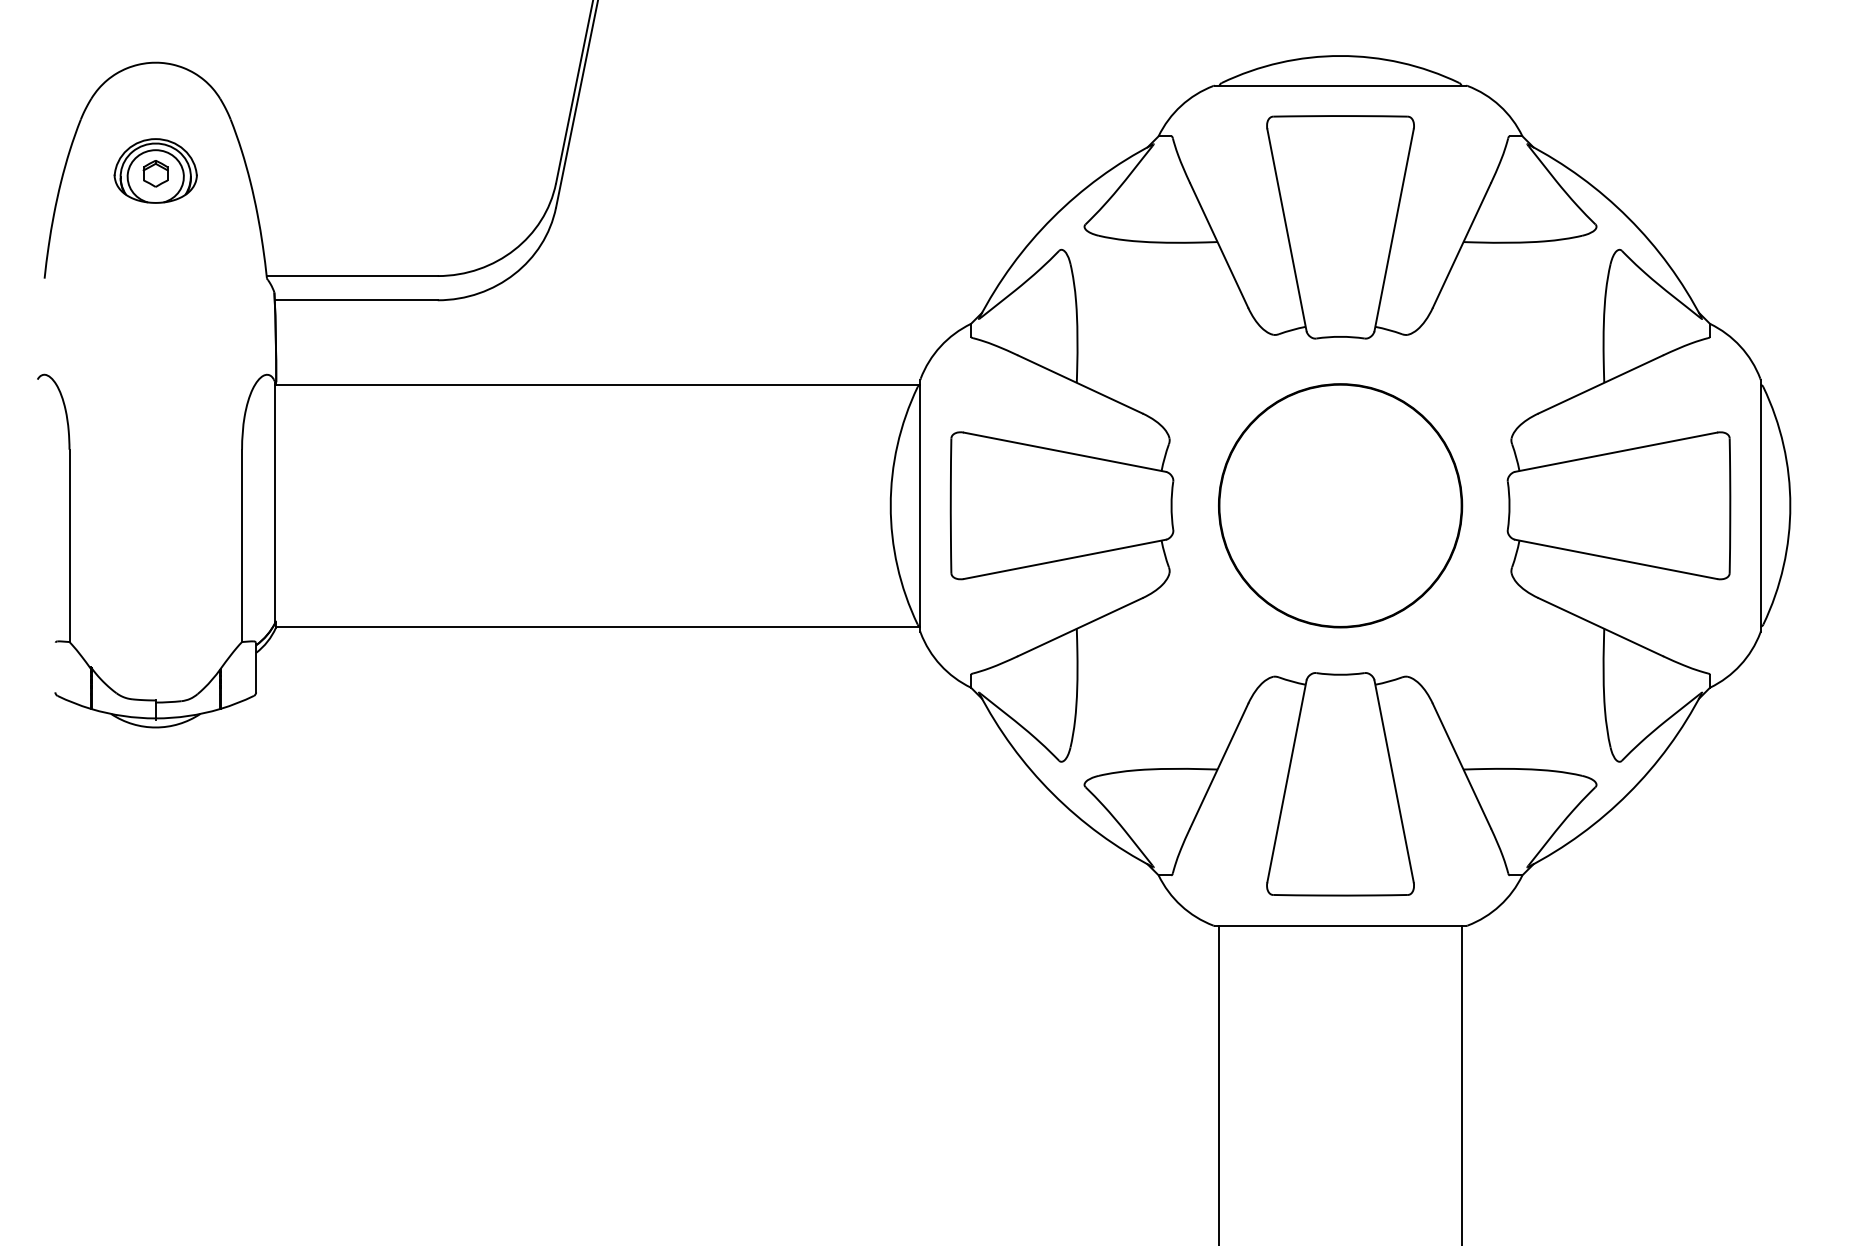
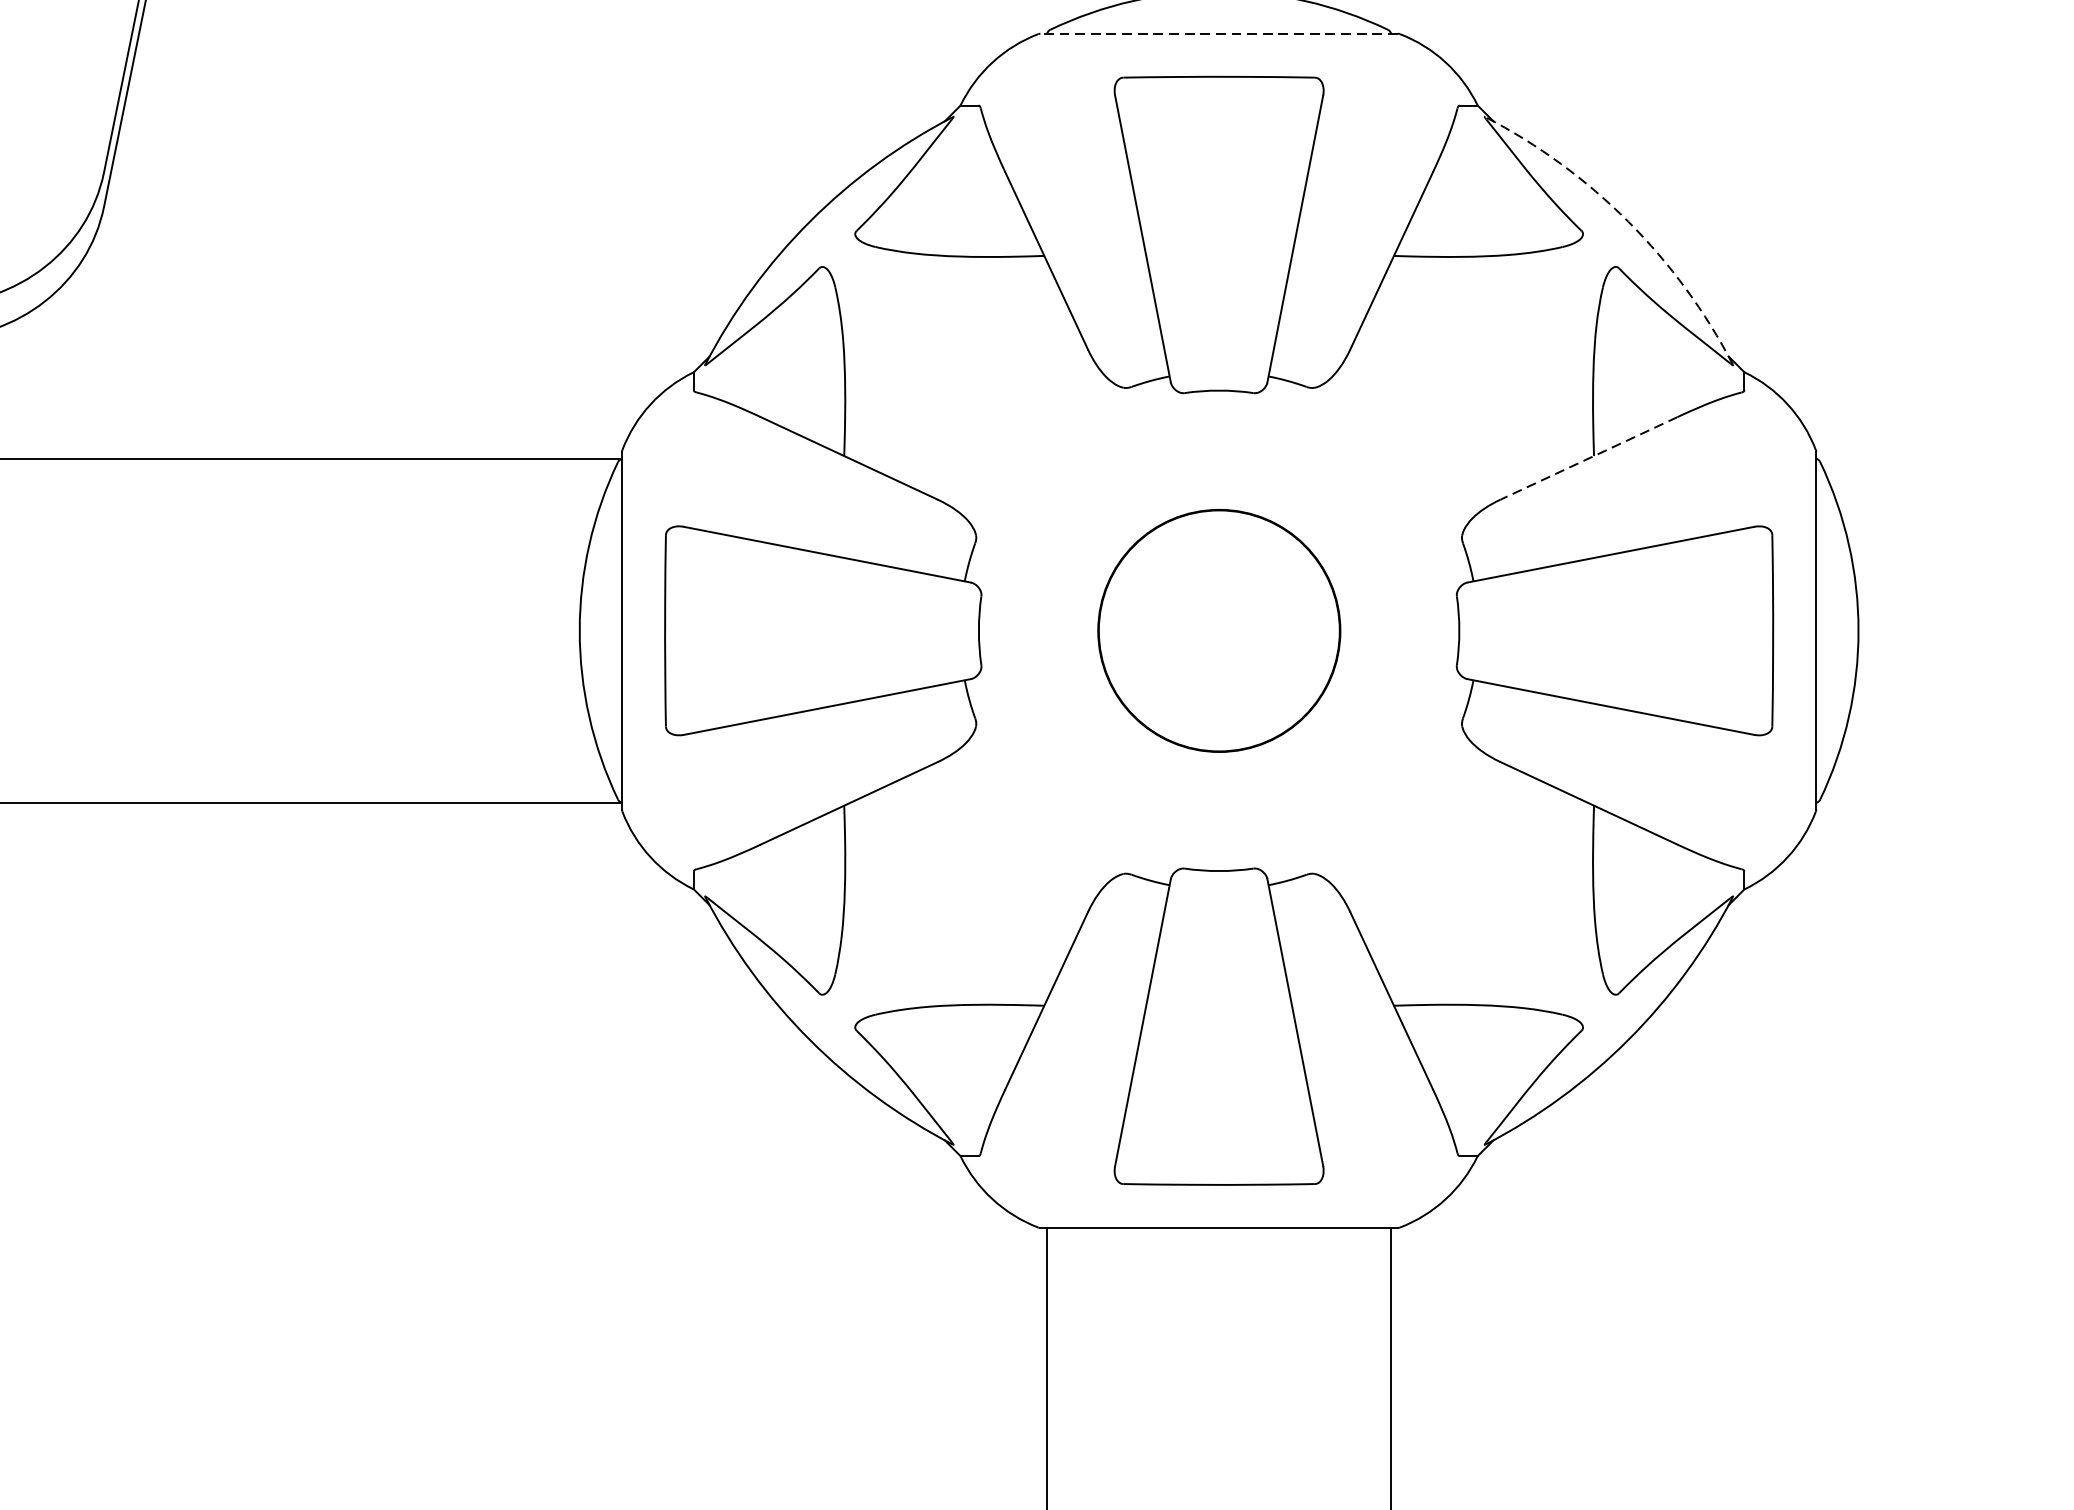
line: (1340, 85) -> (1219, 33), solid -> dashed
arc: (1628, 217) -> (1628, 221), solid -> dashed
line: (1600, 384) -> (1588, 458), solid -> dashed
circle: (1340, 505) -> (1219, 630), size x0.7

